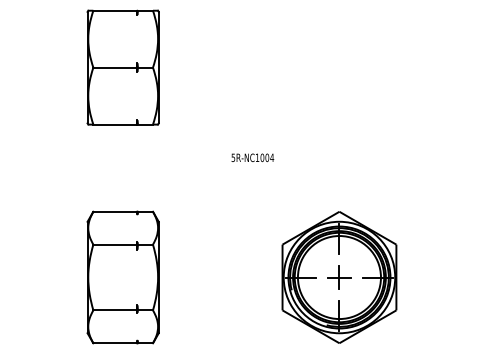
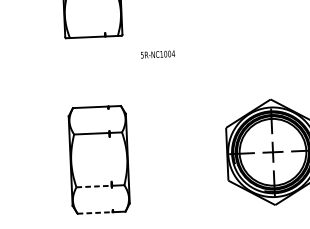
text: (252, 157) -> (157, 54), moved
line: (115, 310) -> (94, 186), solid -> dashed
line: (115, 343) -> (95, 213), solid -> dashed

